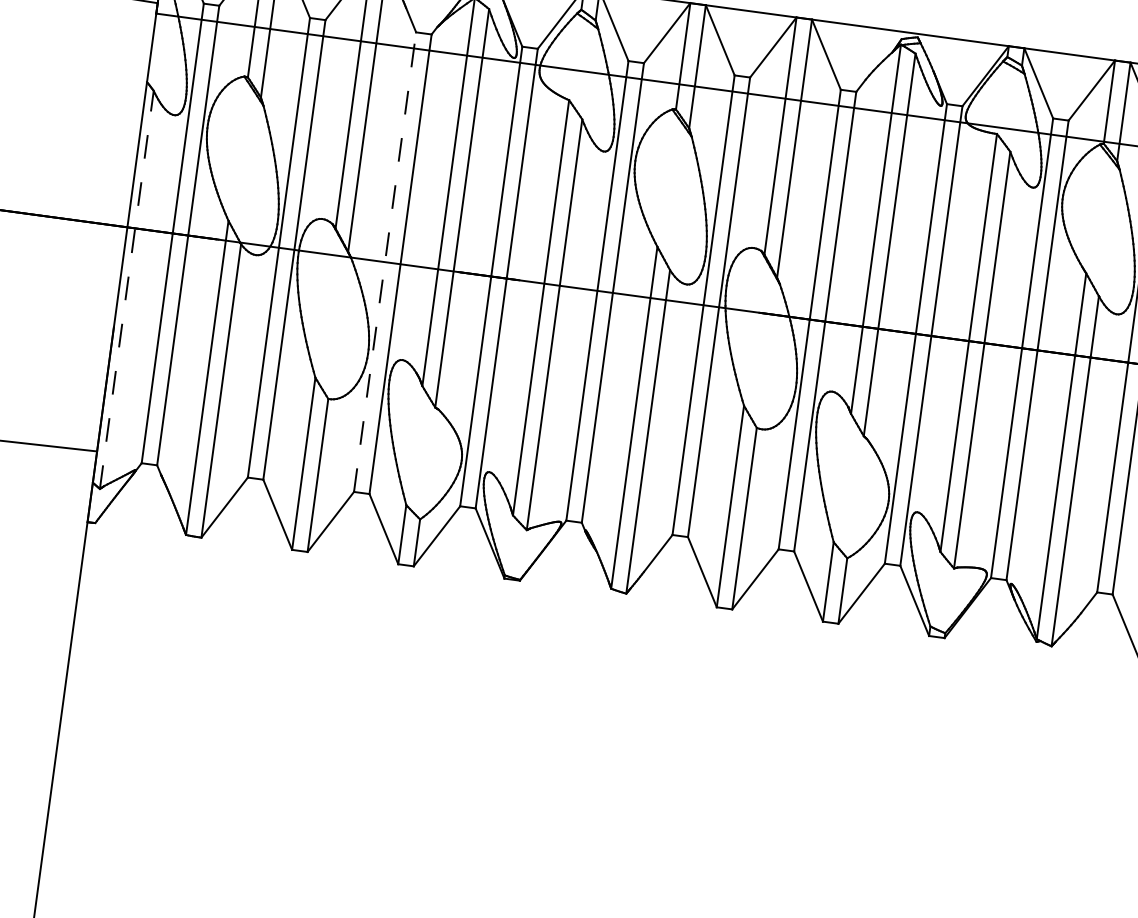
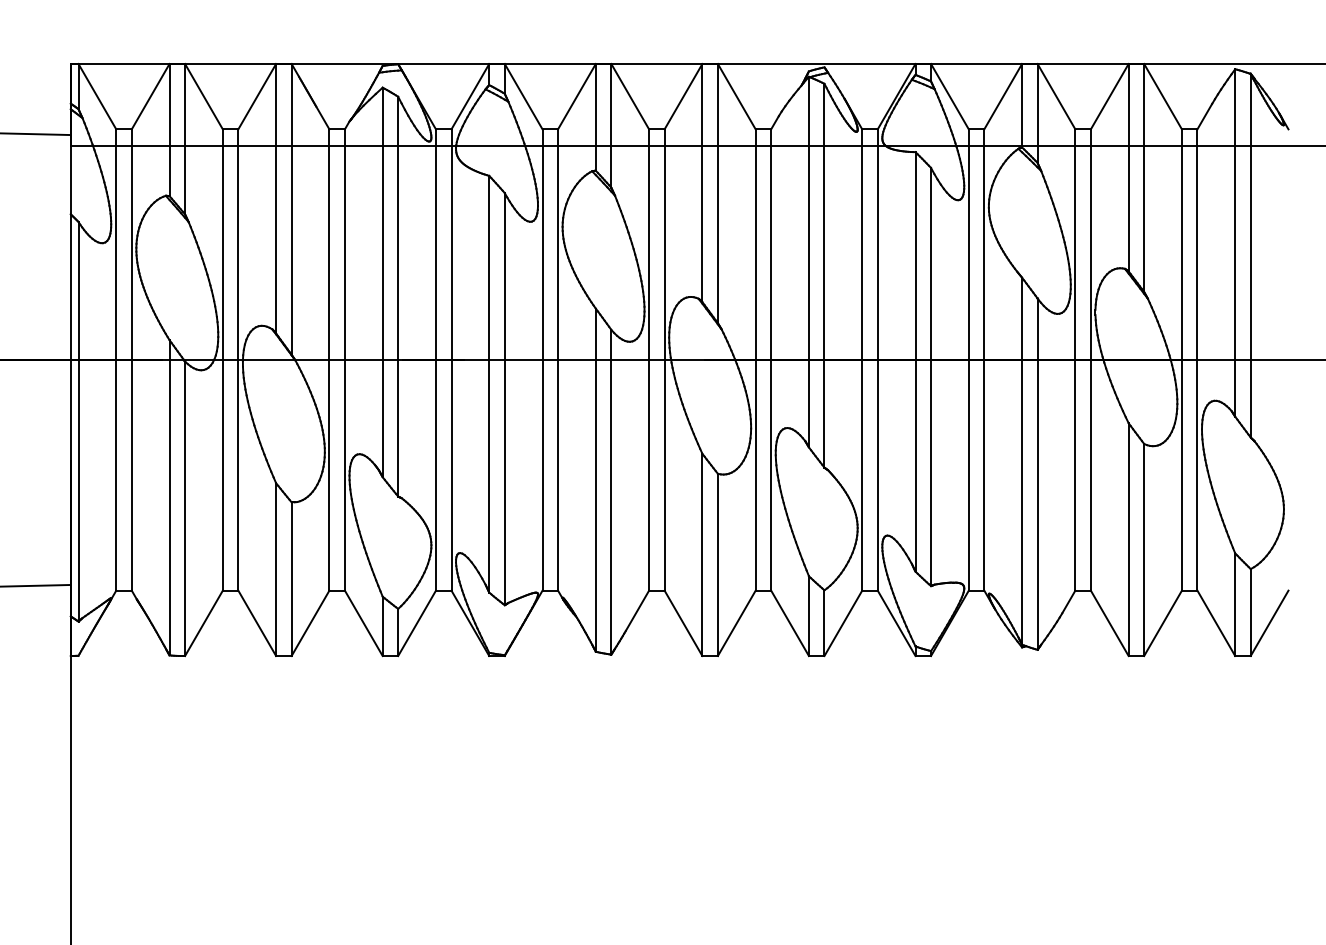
line: (385, 262) -> (329, 360), dashed -> solid
line: (126, 289) -> (78, 421), dashed -> solid

